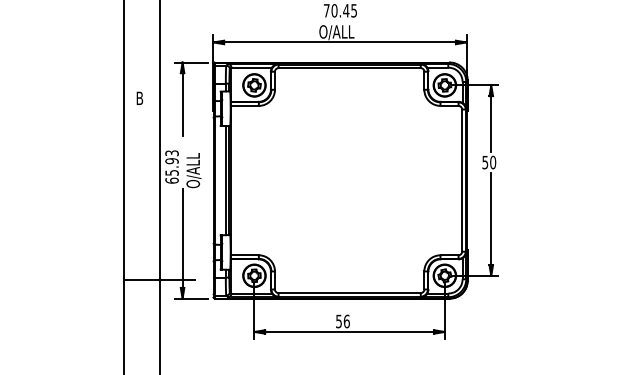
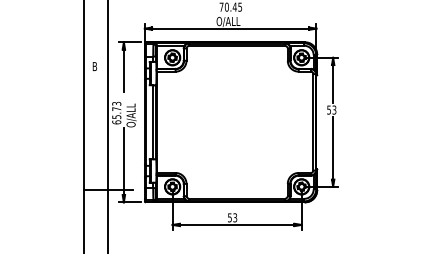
text: (171, 161) -> (116, 109), 65.93 -> 65.73
text: (493, 161) -> (334, 109), 50 -> 53
text: (347, 320) -> (235, 217), 56 -> 53

